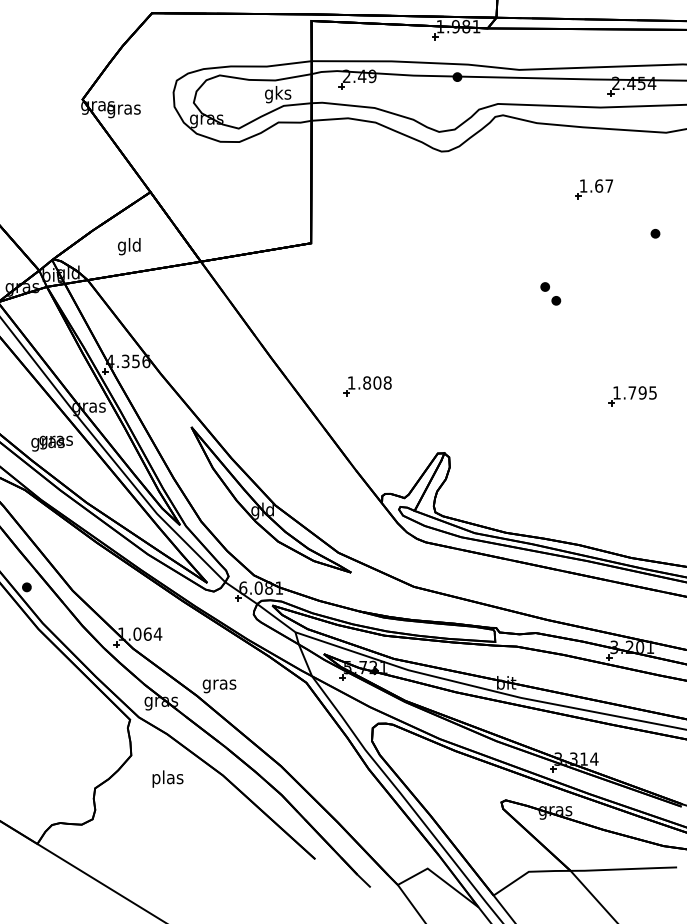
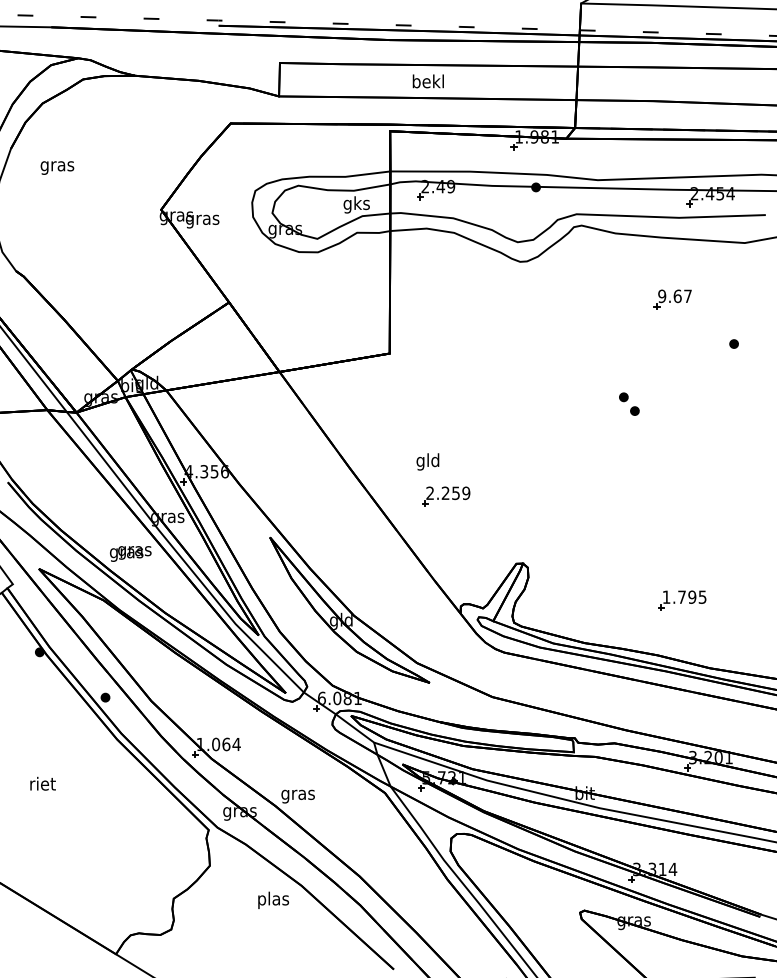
text: (583, 186) -> (662, 296), 1.67 -> 9.67
text: (128, 246) -> (427, 461), moved
text: (369, 383) -> (448, 493), 1.808 -> 2.259
part: (632, 396) -> (682, 600), moved
text: (167, 778) -> (273, 899), moved

